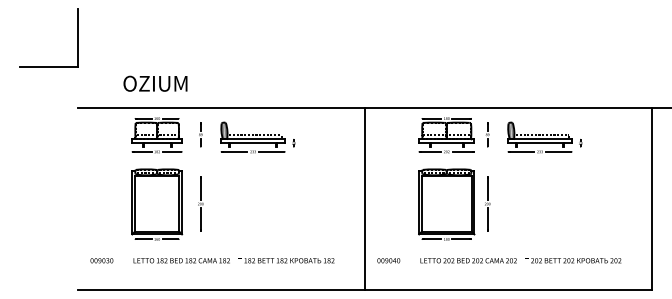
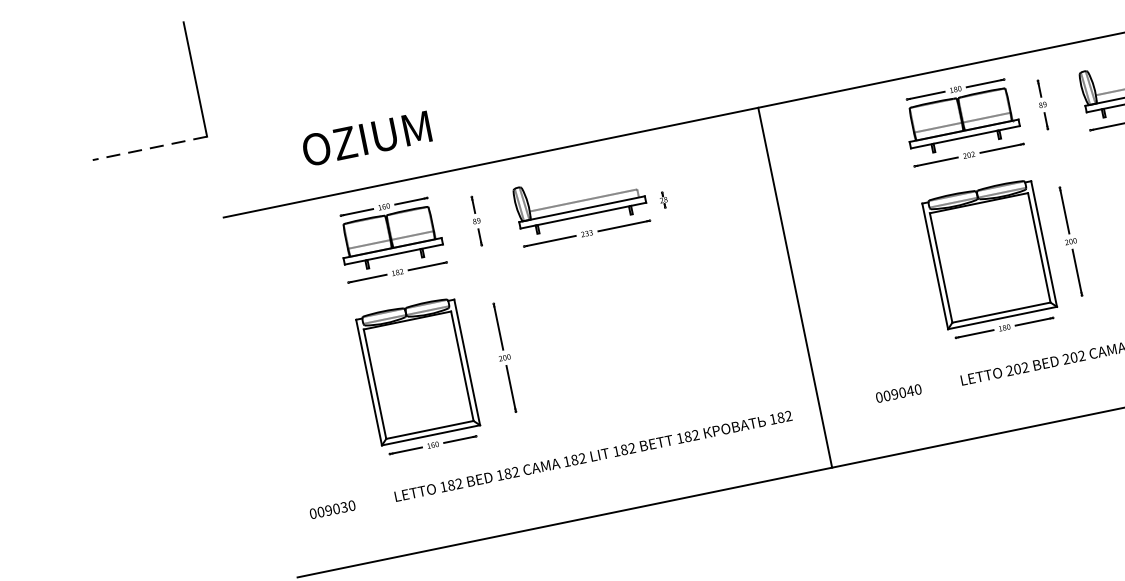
line: (49, 66) -> (150, 147), solid -> dashed
line: (364, 198) -> (794, 287), moved

